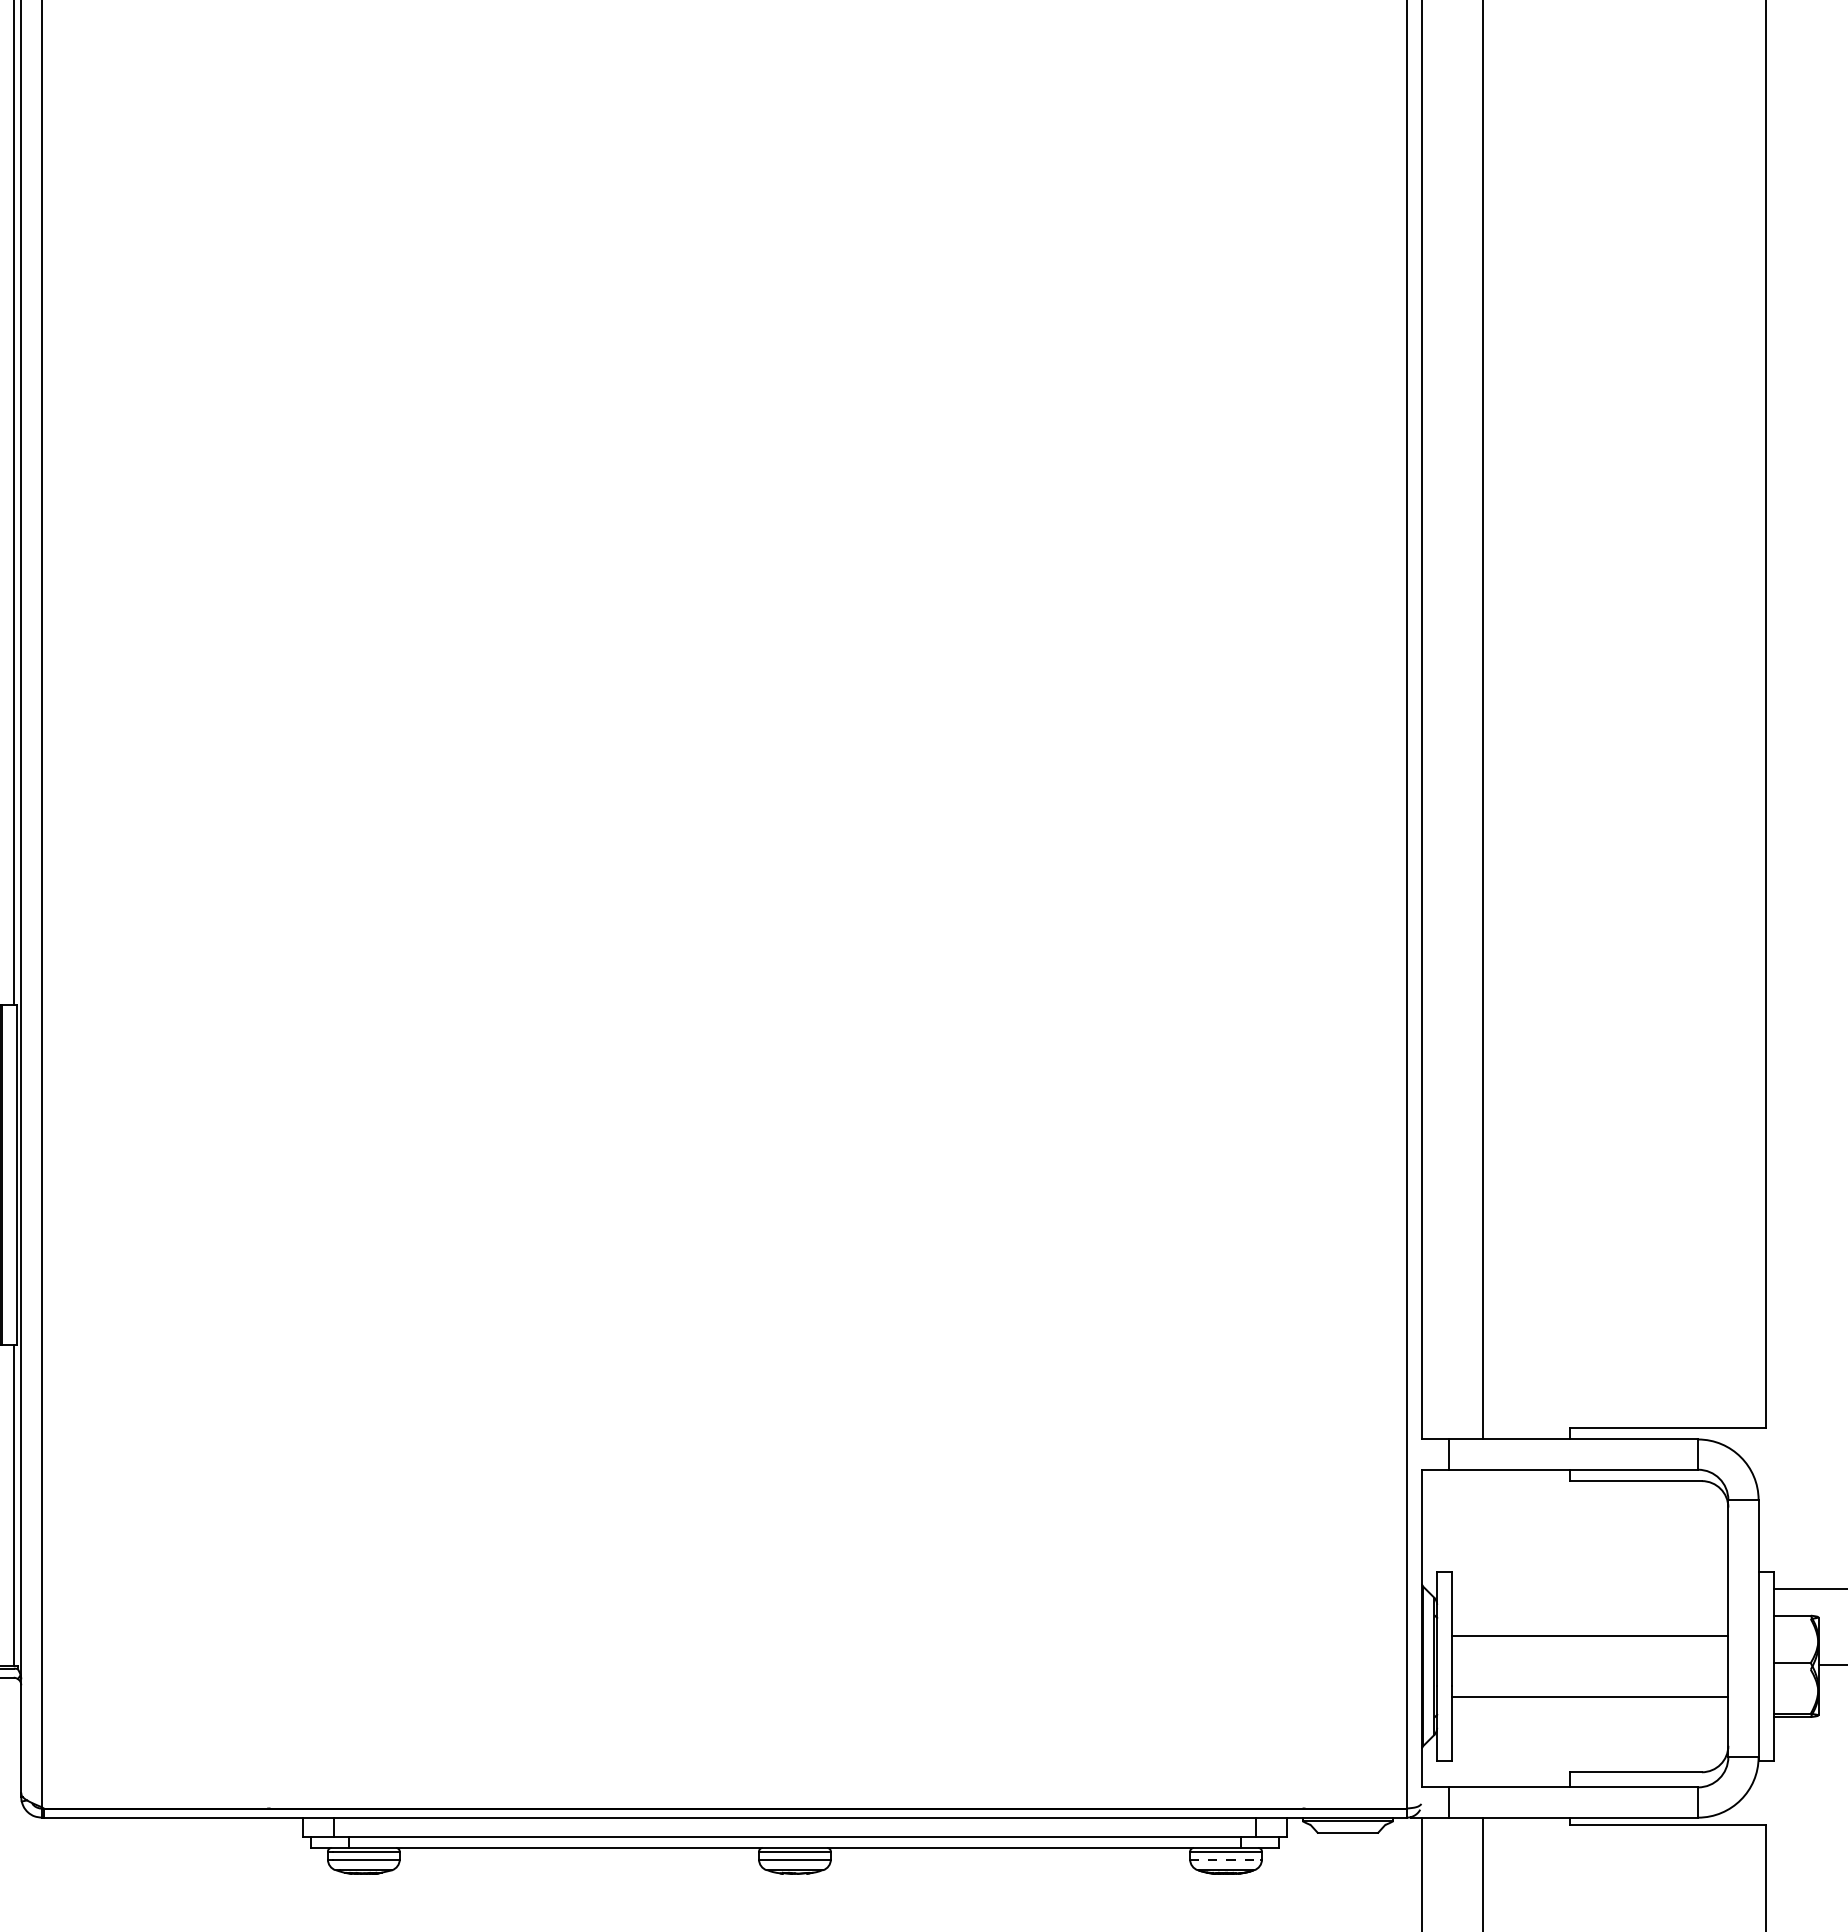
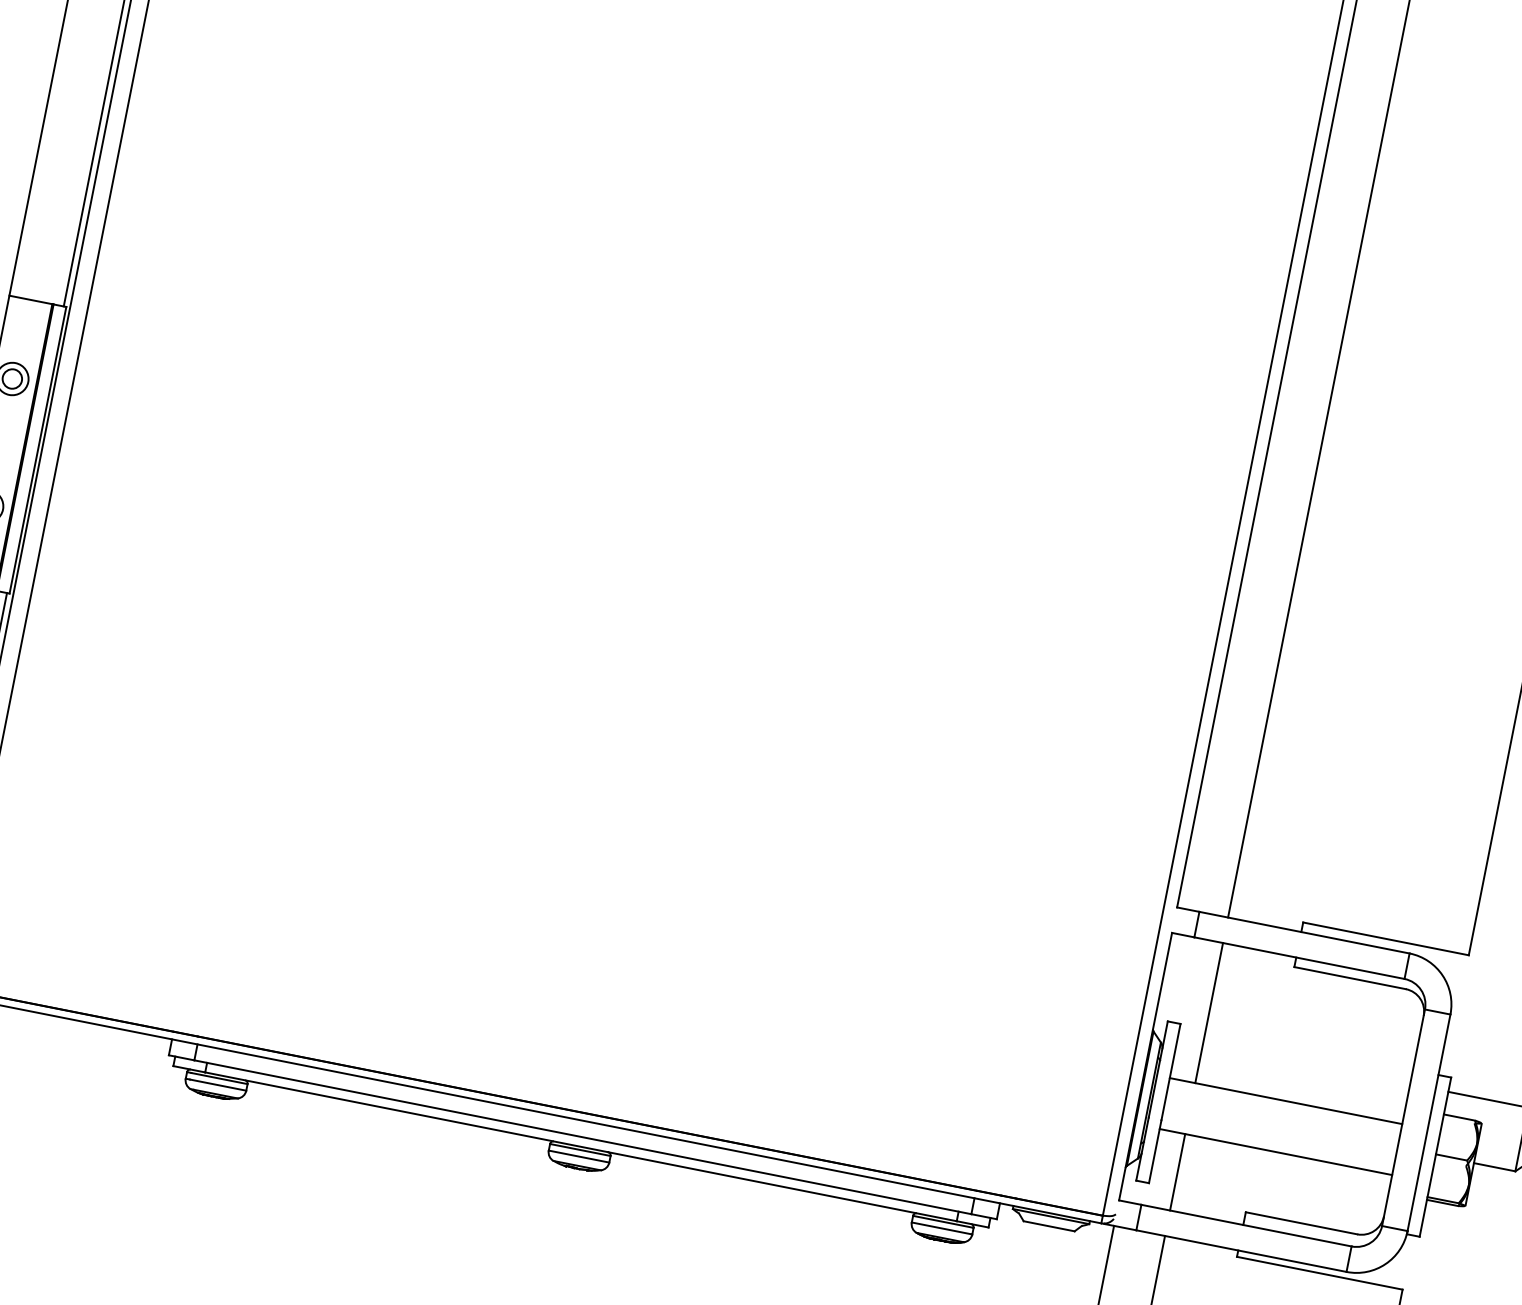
line: (1482, 1552) -> (1209, 1012), added
line: (1482, 1741) -> (1177, 1171), added
line: (1226, 1859) -> (942, 1228), dashed -> solid

